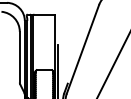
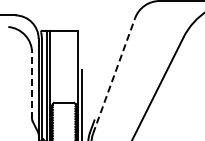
line: (83, 49) -> (114, 75), solid -> dashed
line: (20, 56) -> (32, 85), solid -> dashed

